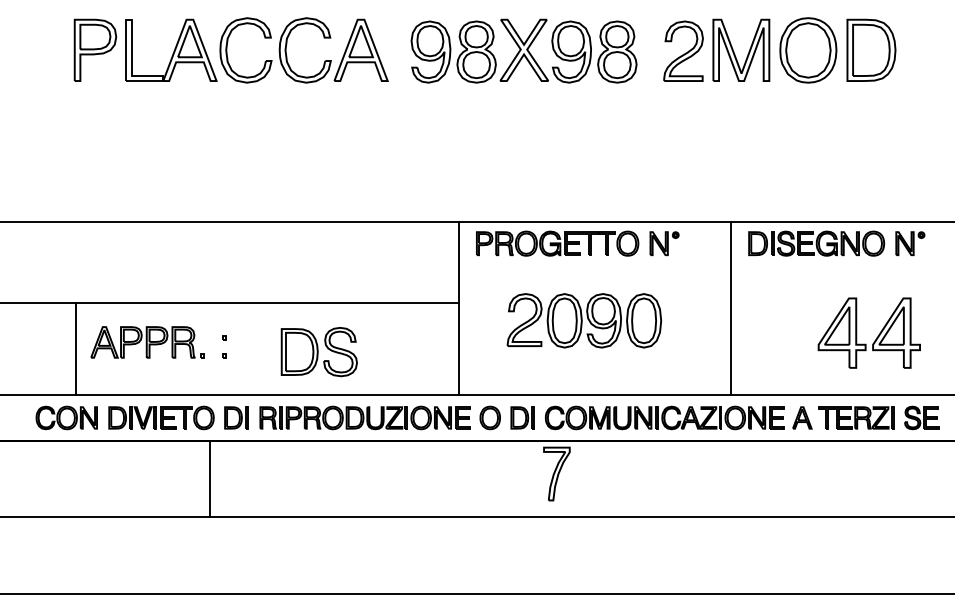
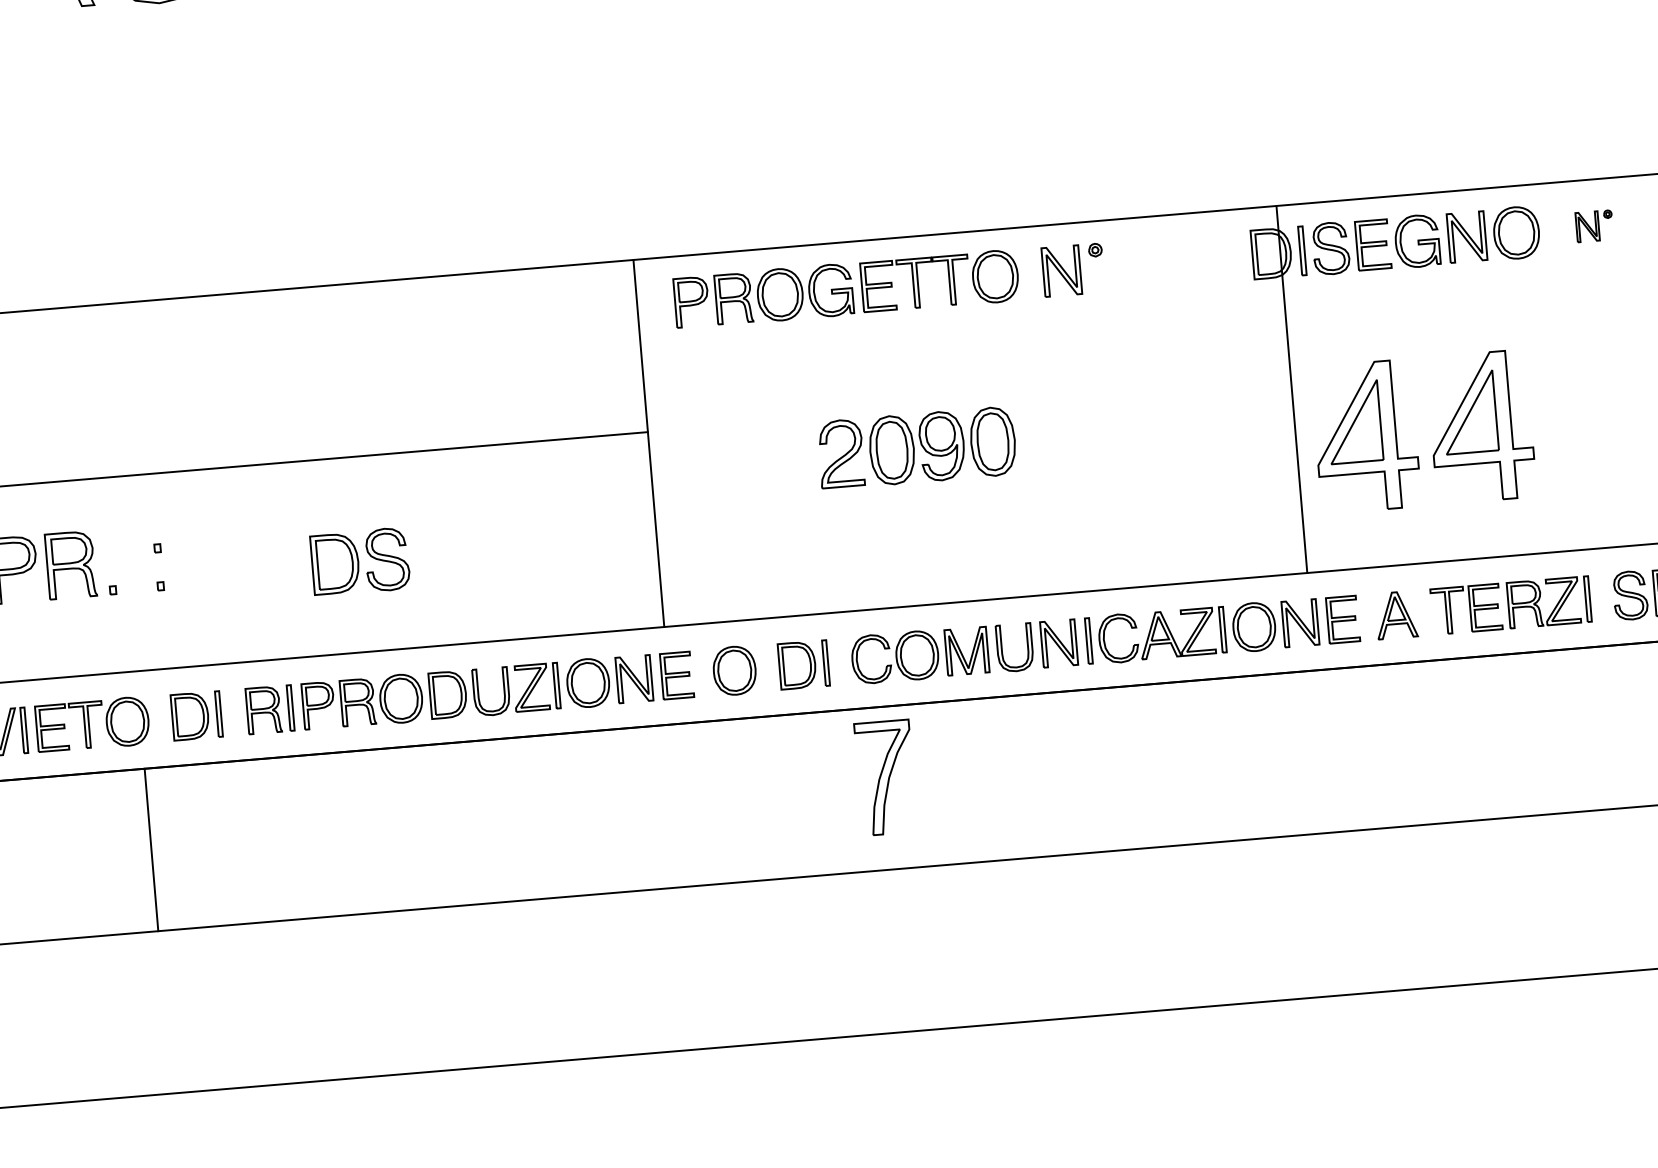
part: (910, 243) -> (1594, 226), size x0.6
line: (731, 307) -> (1292, 388), moved
part: (584, 320) -> (917, 447), size x0.6
part: (876, 337) -> (1439, 439), moved
part: (318, 352) -> (358, 562), size x0.6

